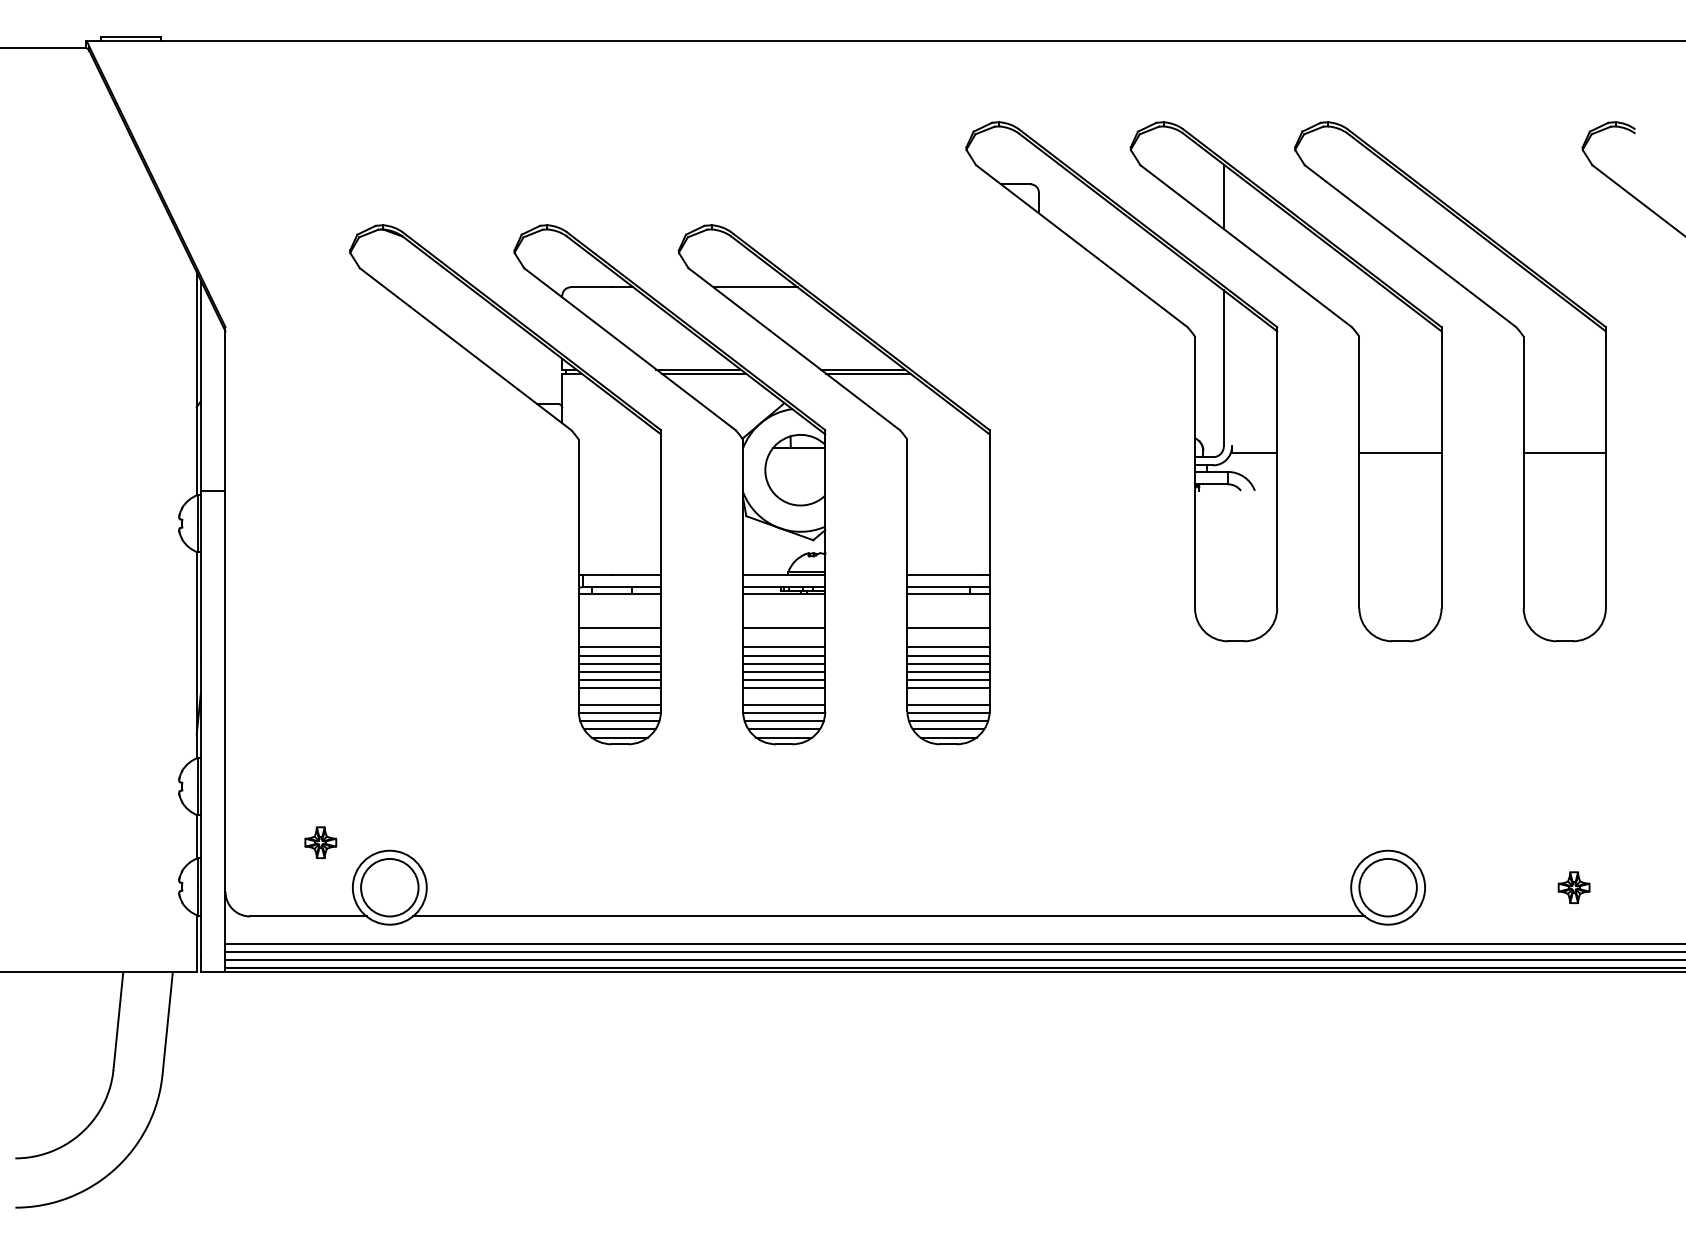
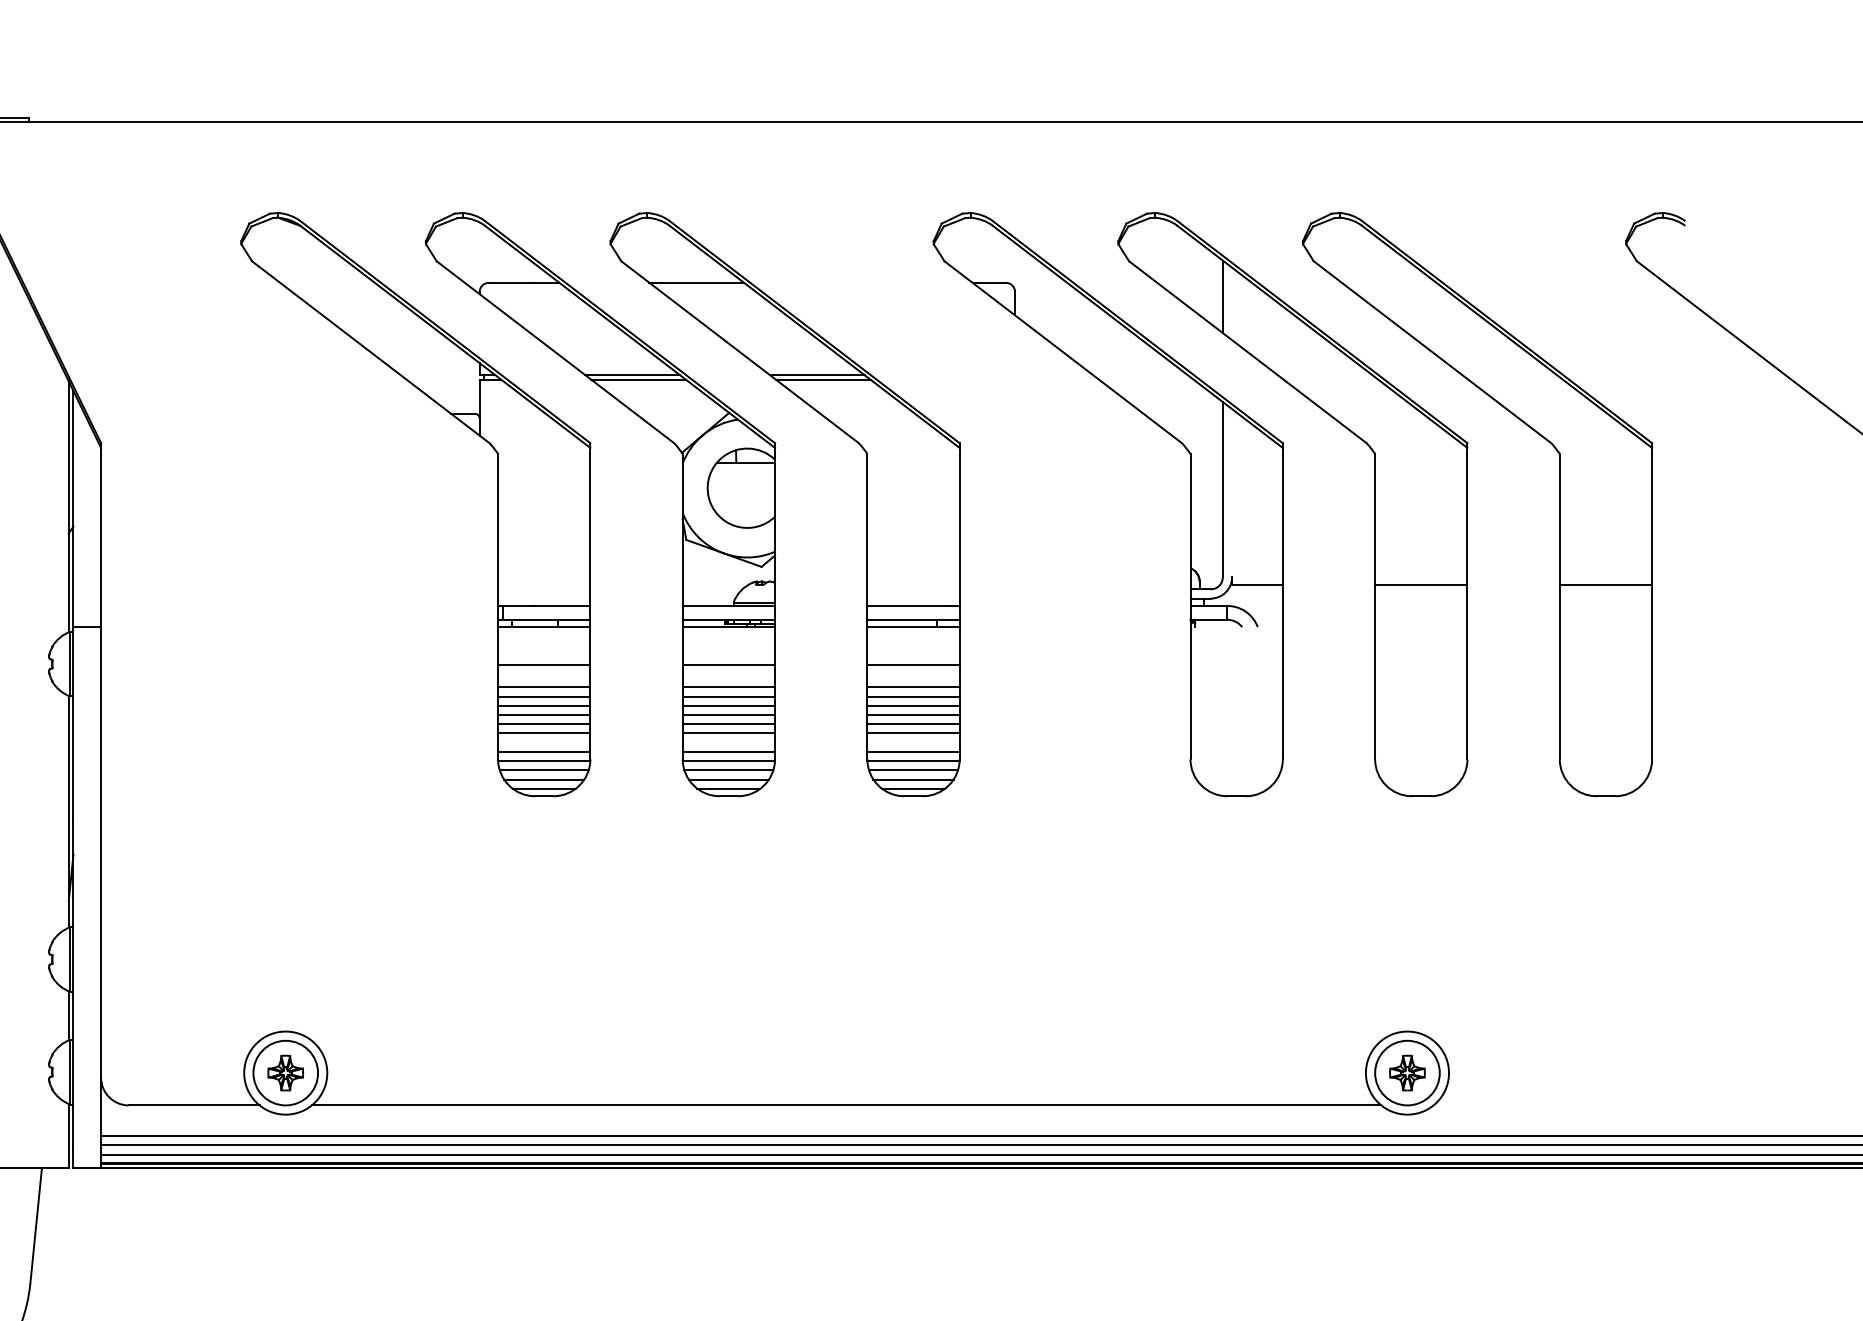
part: (661, 484) -> (591, 504), moved
part: (320, 842) -> (285, 1072), moved
part: (1573, 887) -> (1406, 1072), moved

